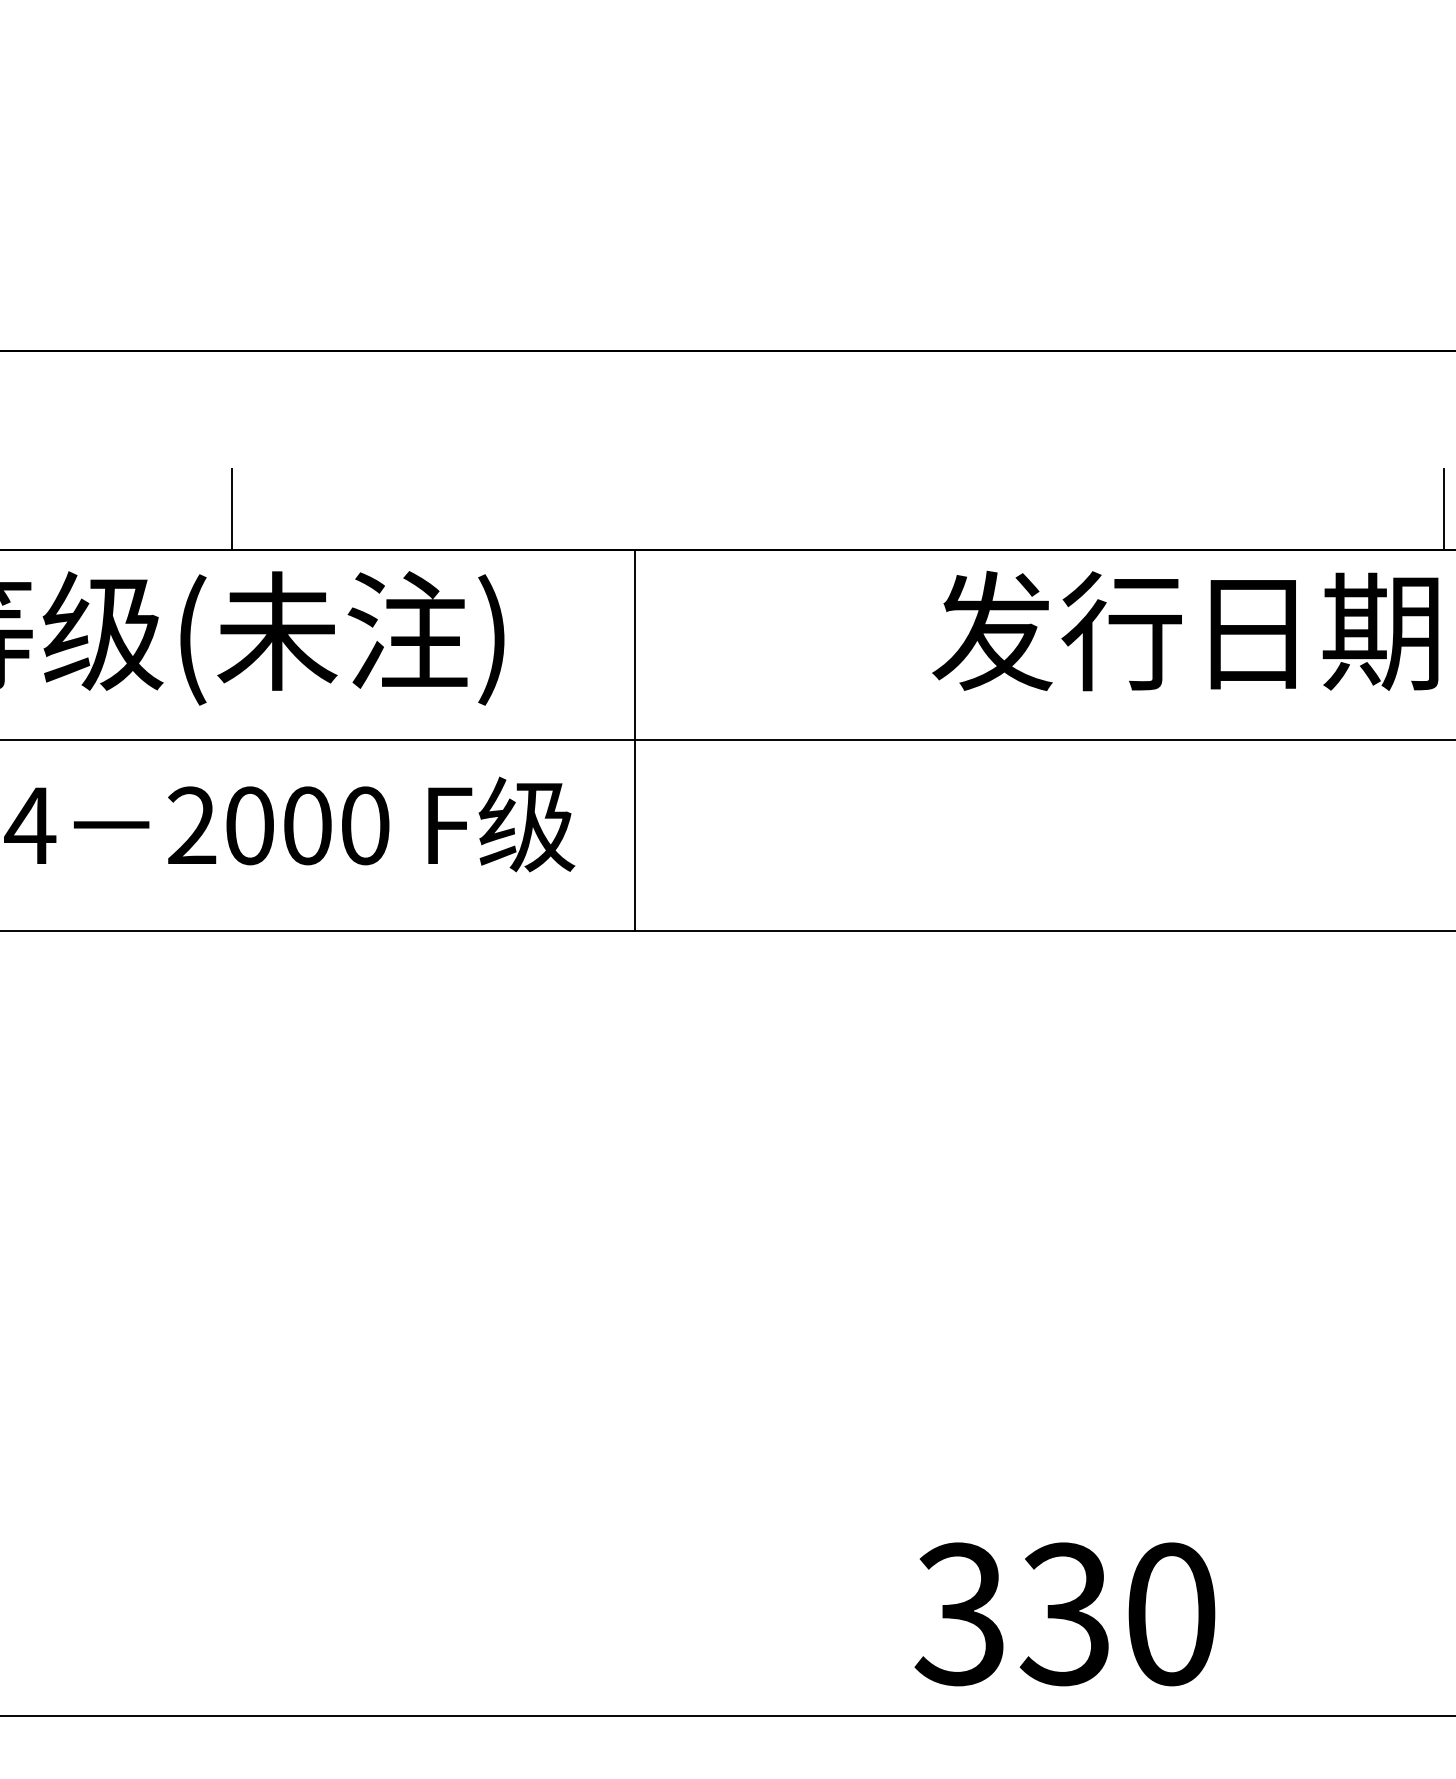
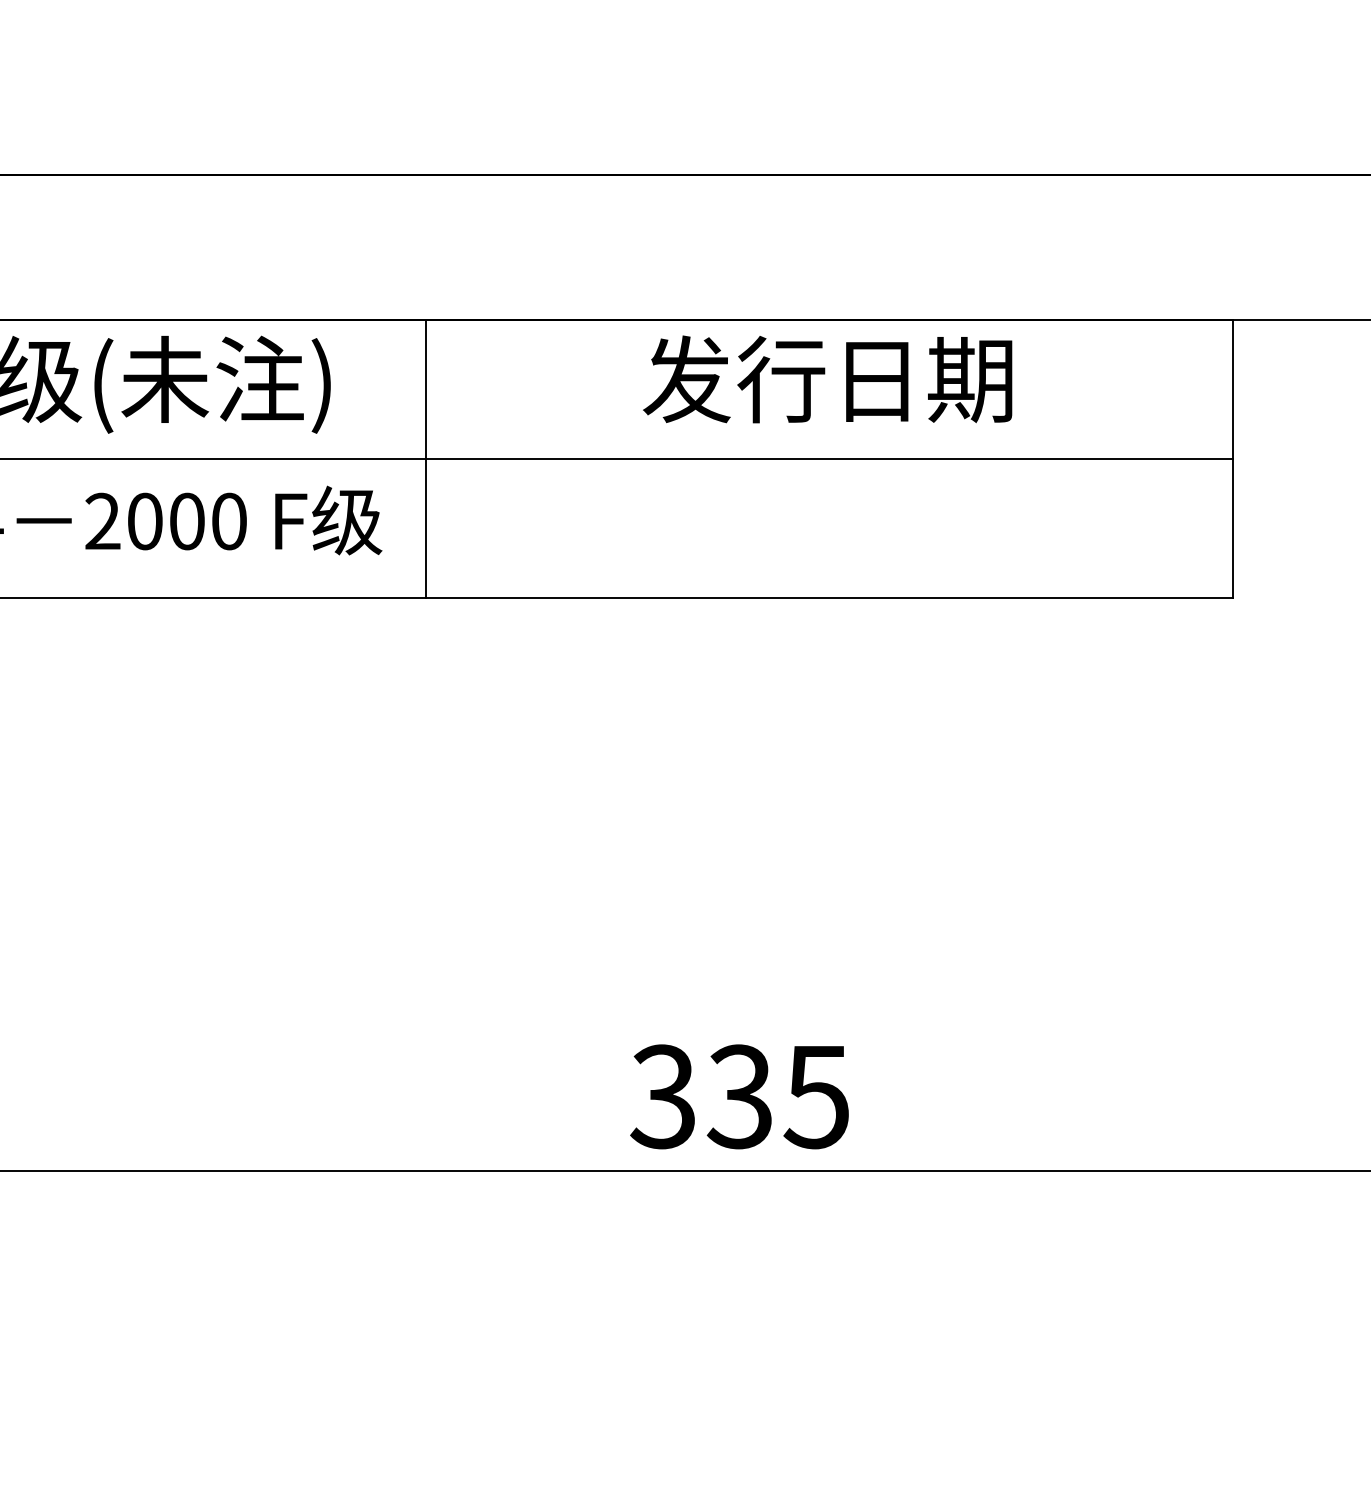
line: (231, 509) -> (131, 290), removed
line: (1444, 509) -> (1016, 290), removed
text: (1170, 1613) -> (816, 1096), 330 -> 335

